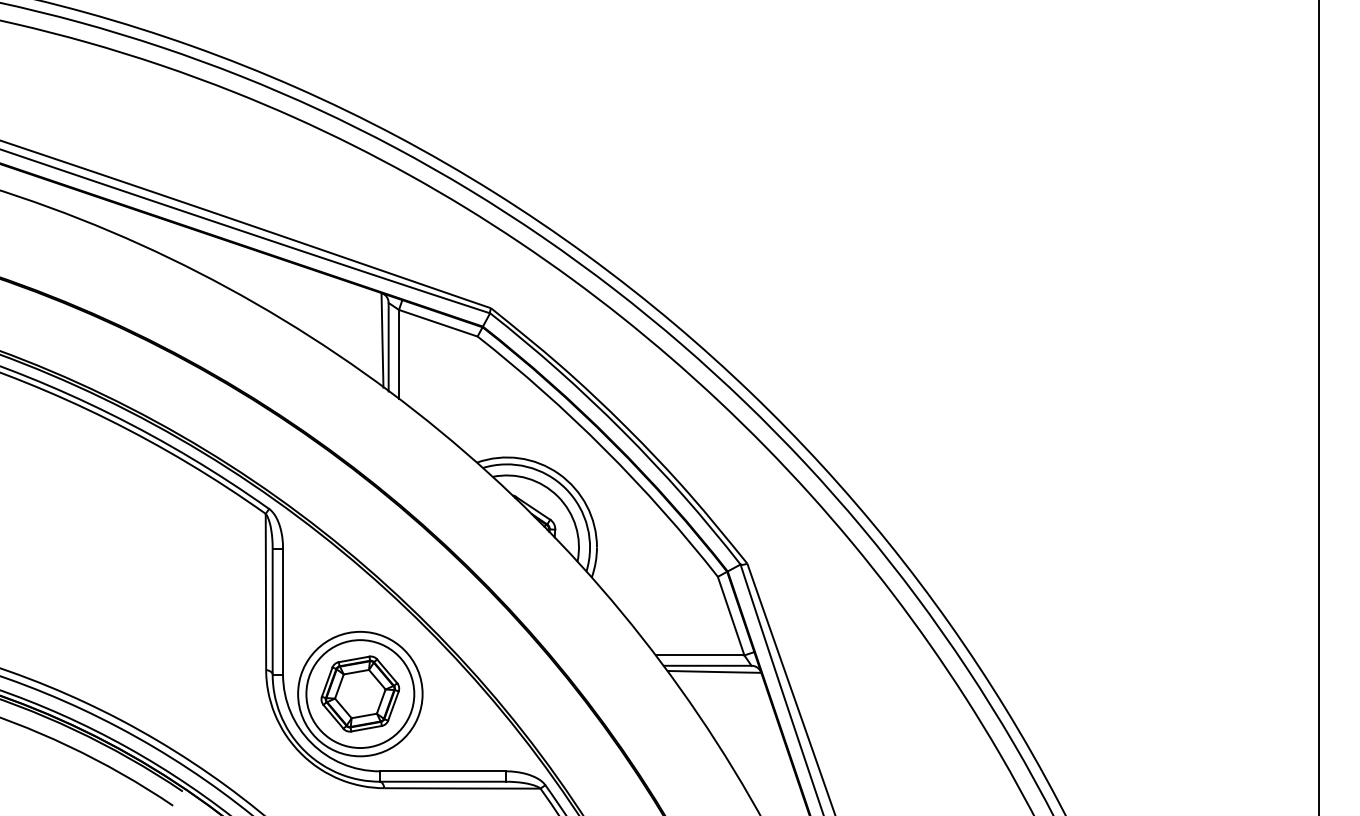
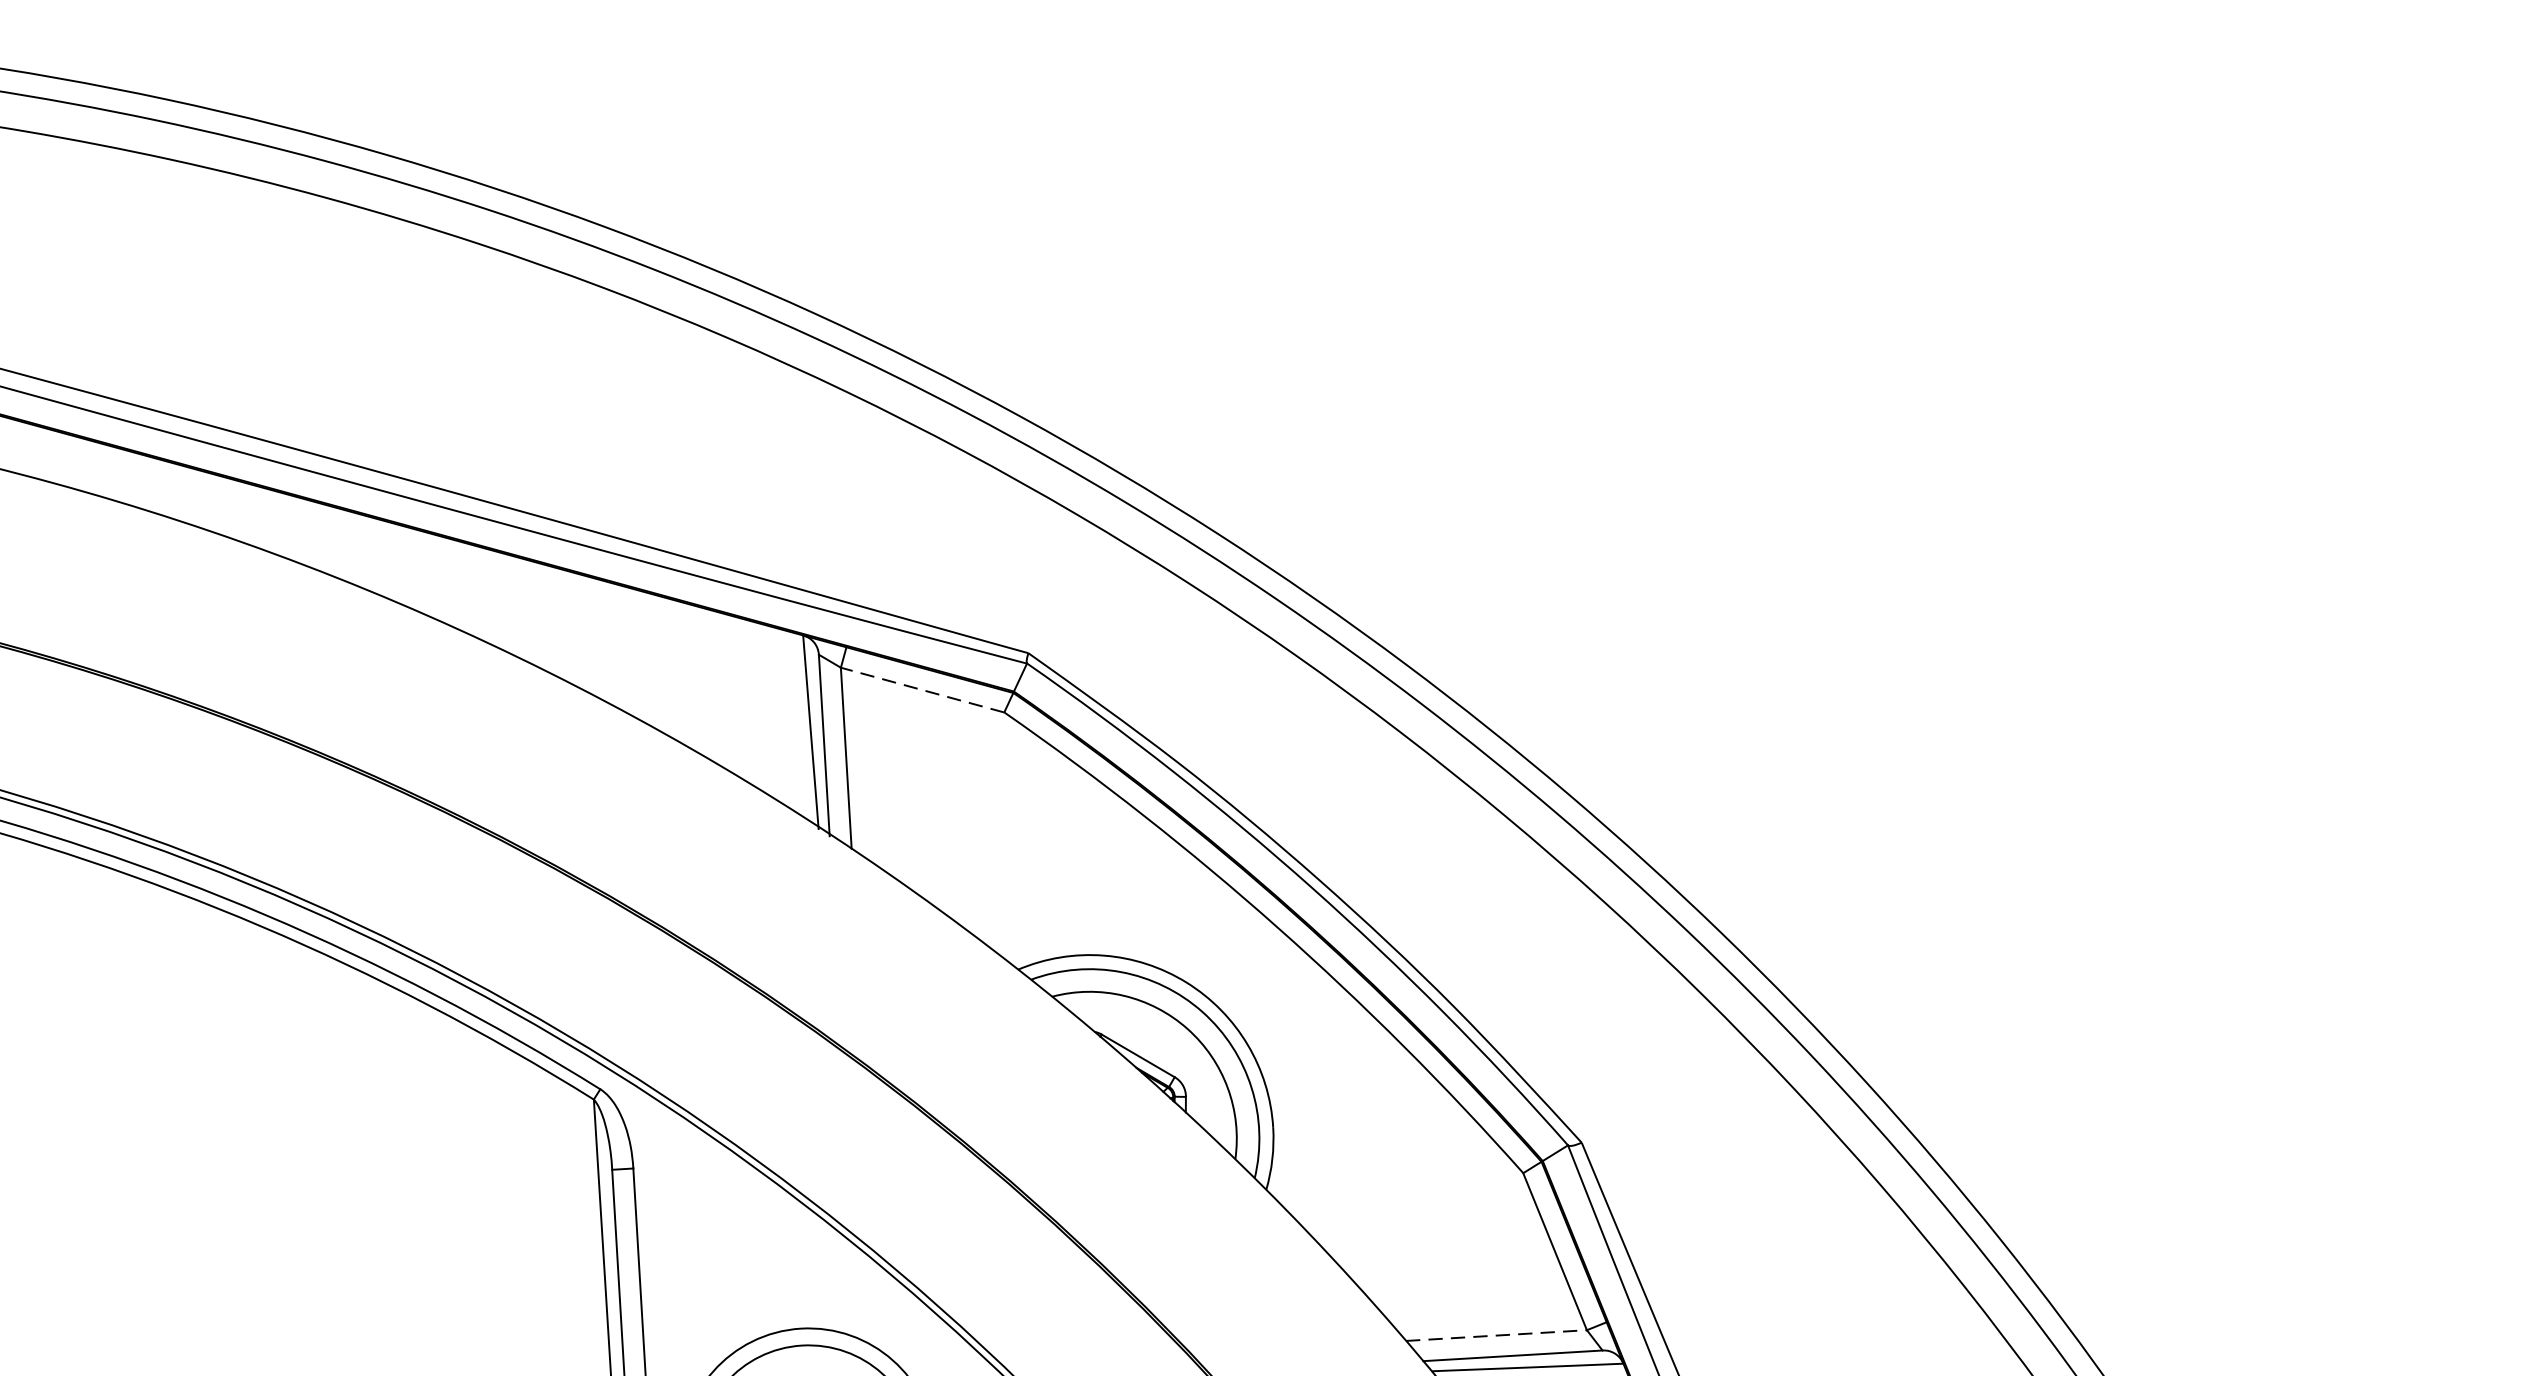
line: (437, 323) -> (920, 690), solid -> dashed
line: (700, 655) -> (1497, 1335), solid -> dashed

